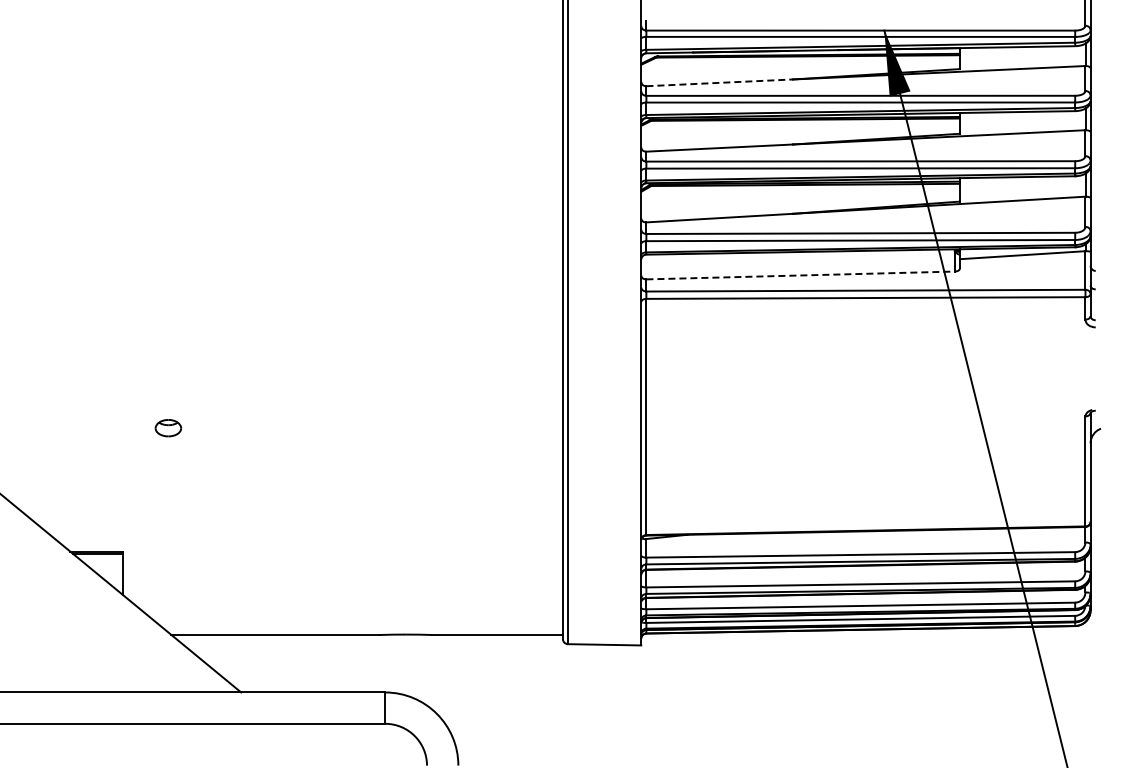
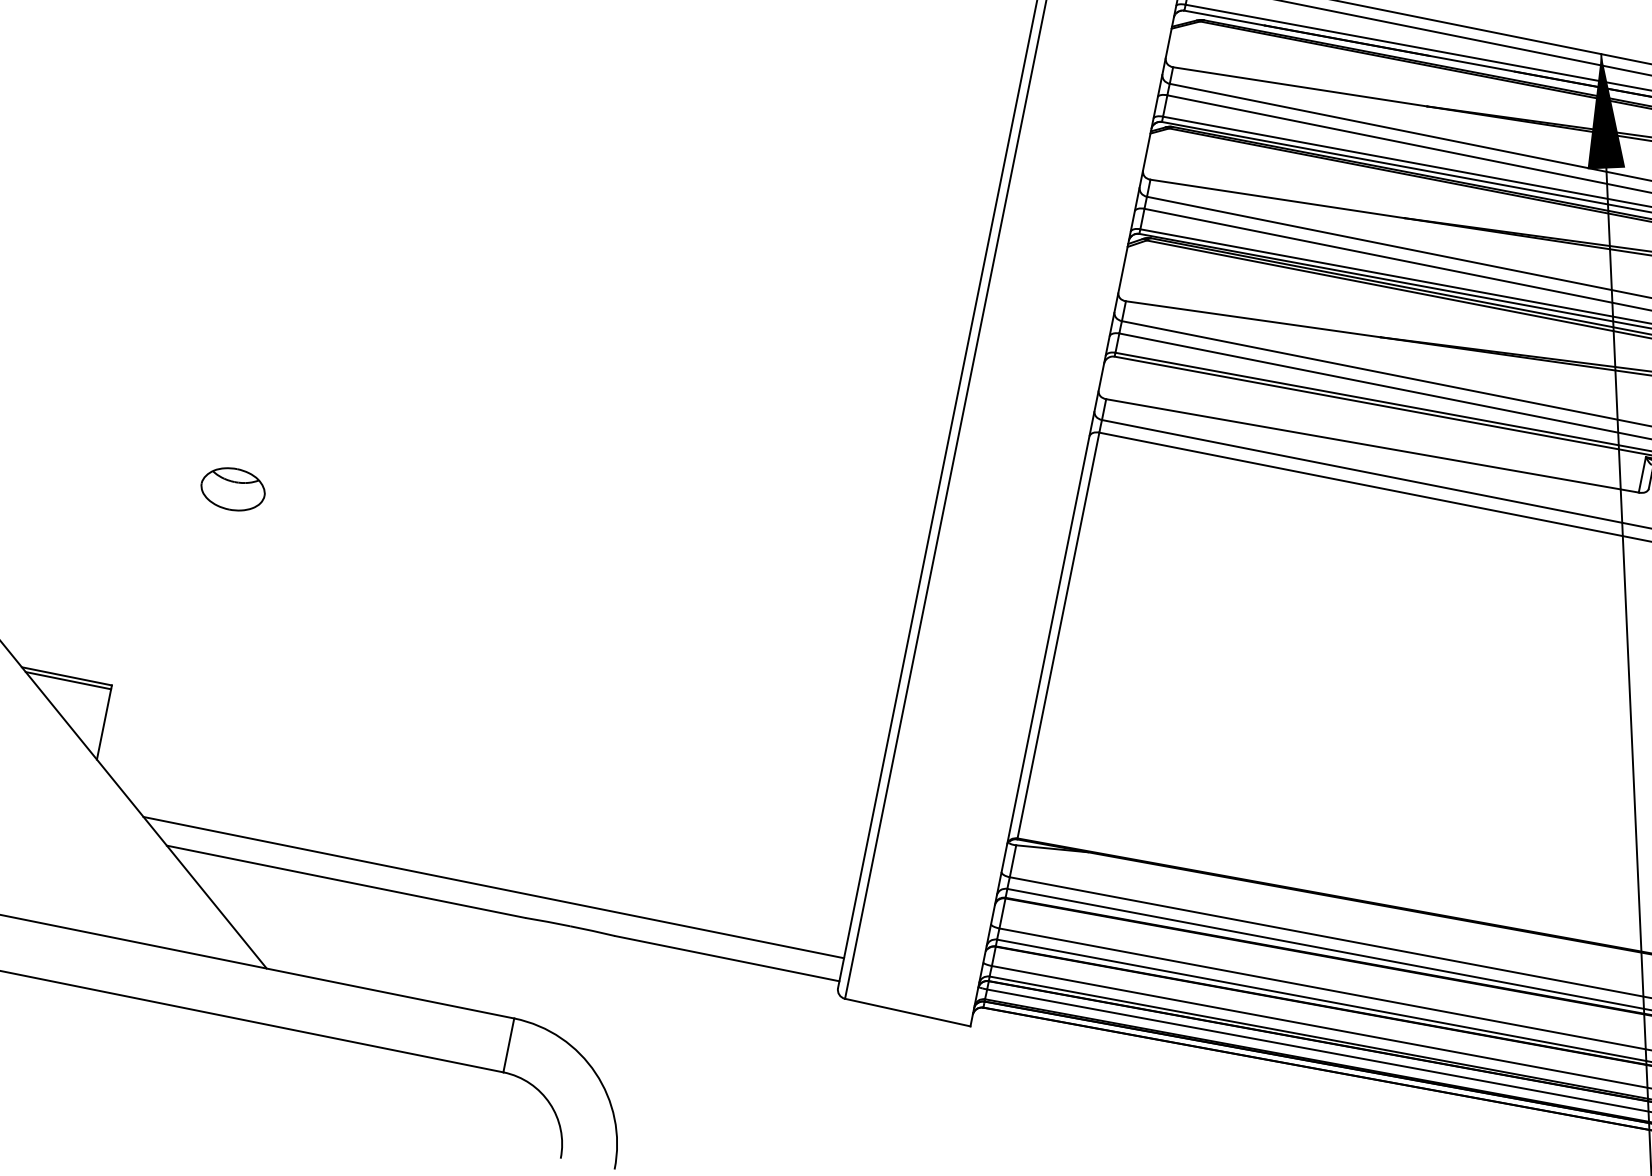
line: (720, 82) -> (1301, 86), dashed -> solid
line: (801, 275) -> (1374, 446), dashed -> solid
part: (168, 427) -> (233, 488), size x1.43
line: (358, 621) -> (492, 887), added

